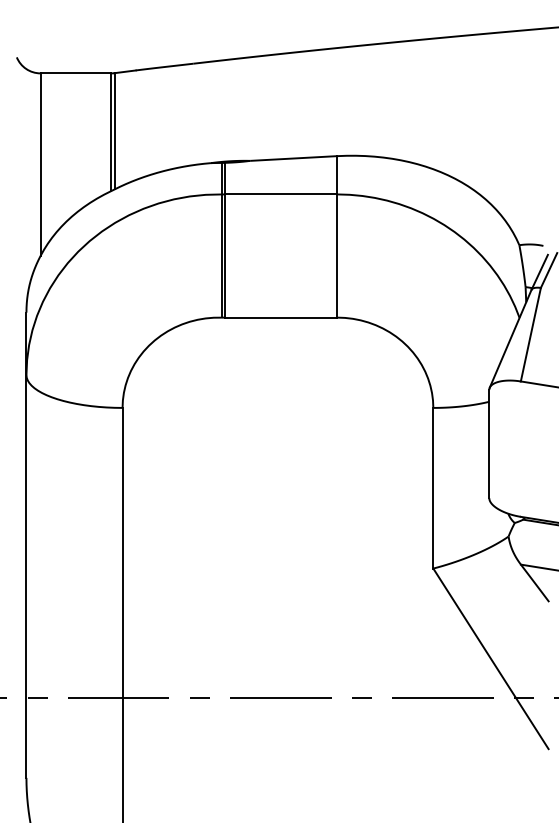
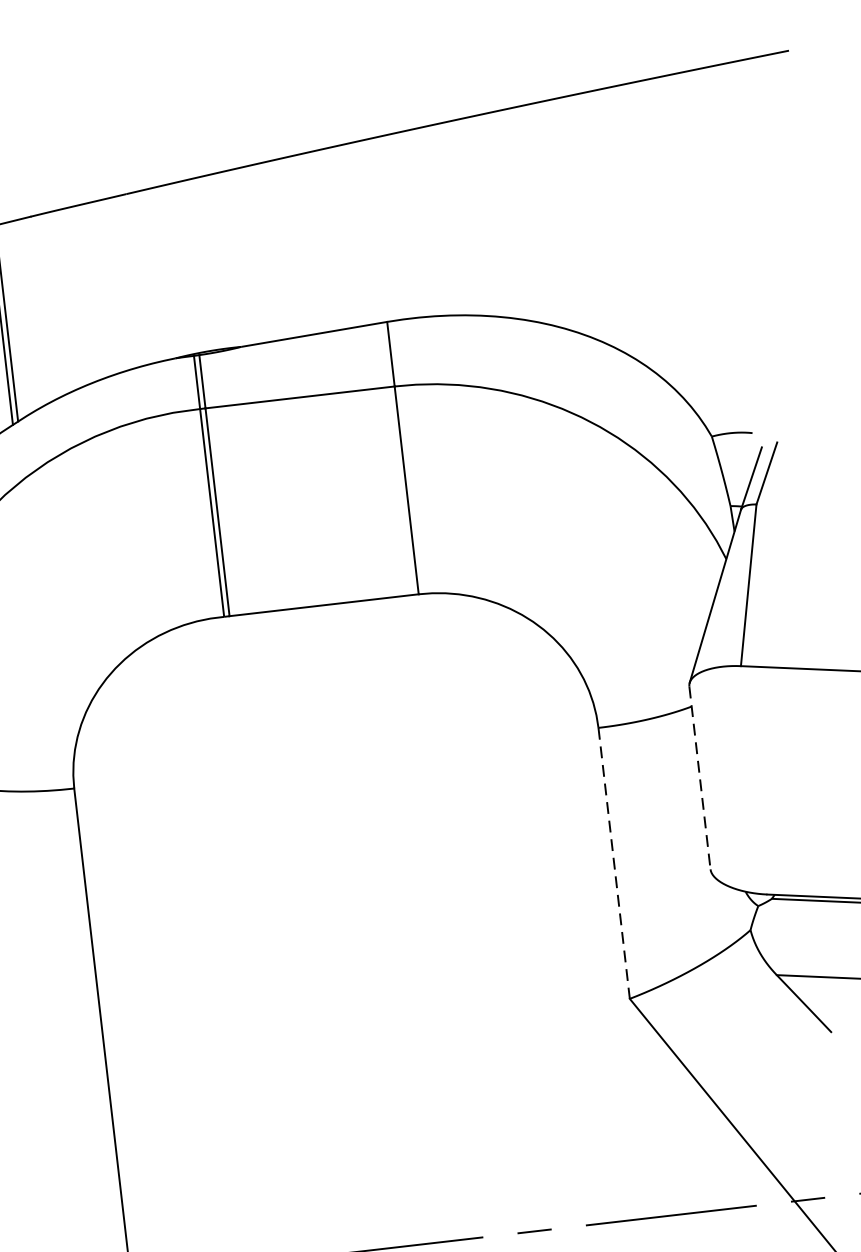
line: (489, 444) -> (700, 778), solid -> dashed
line: (433, 488) -> (614, 863), solid -> dashed

